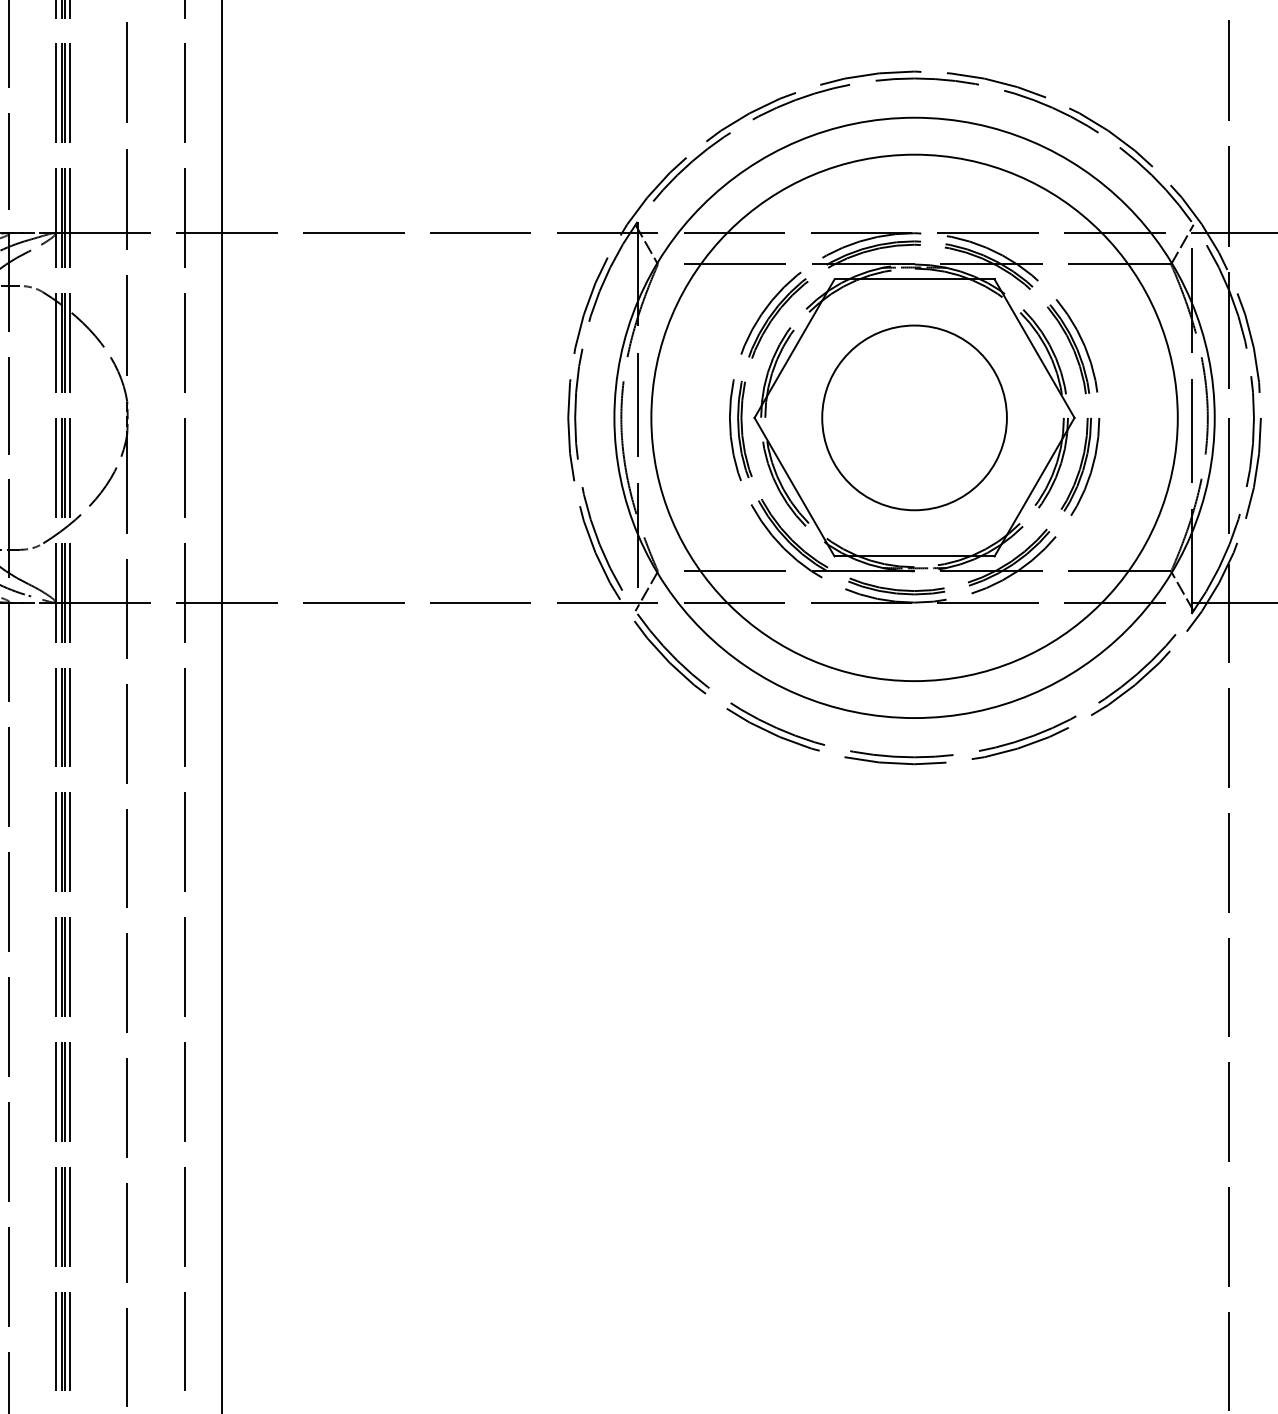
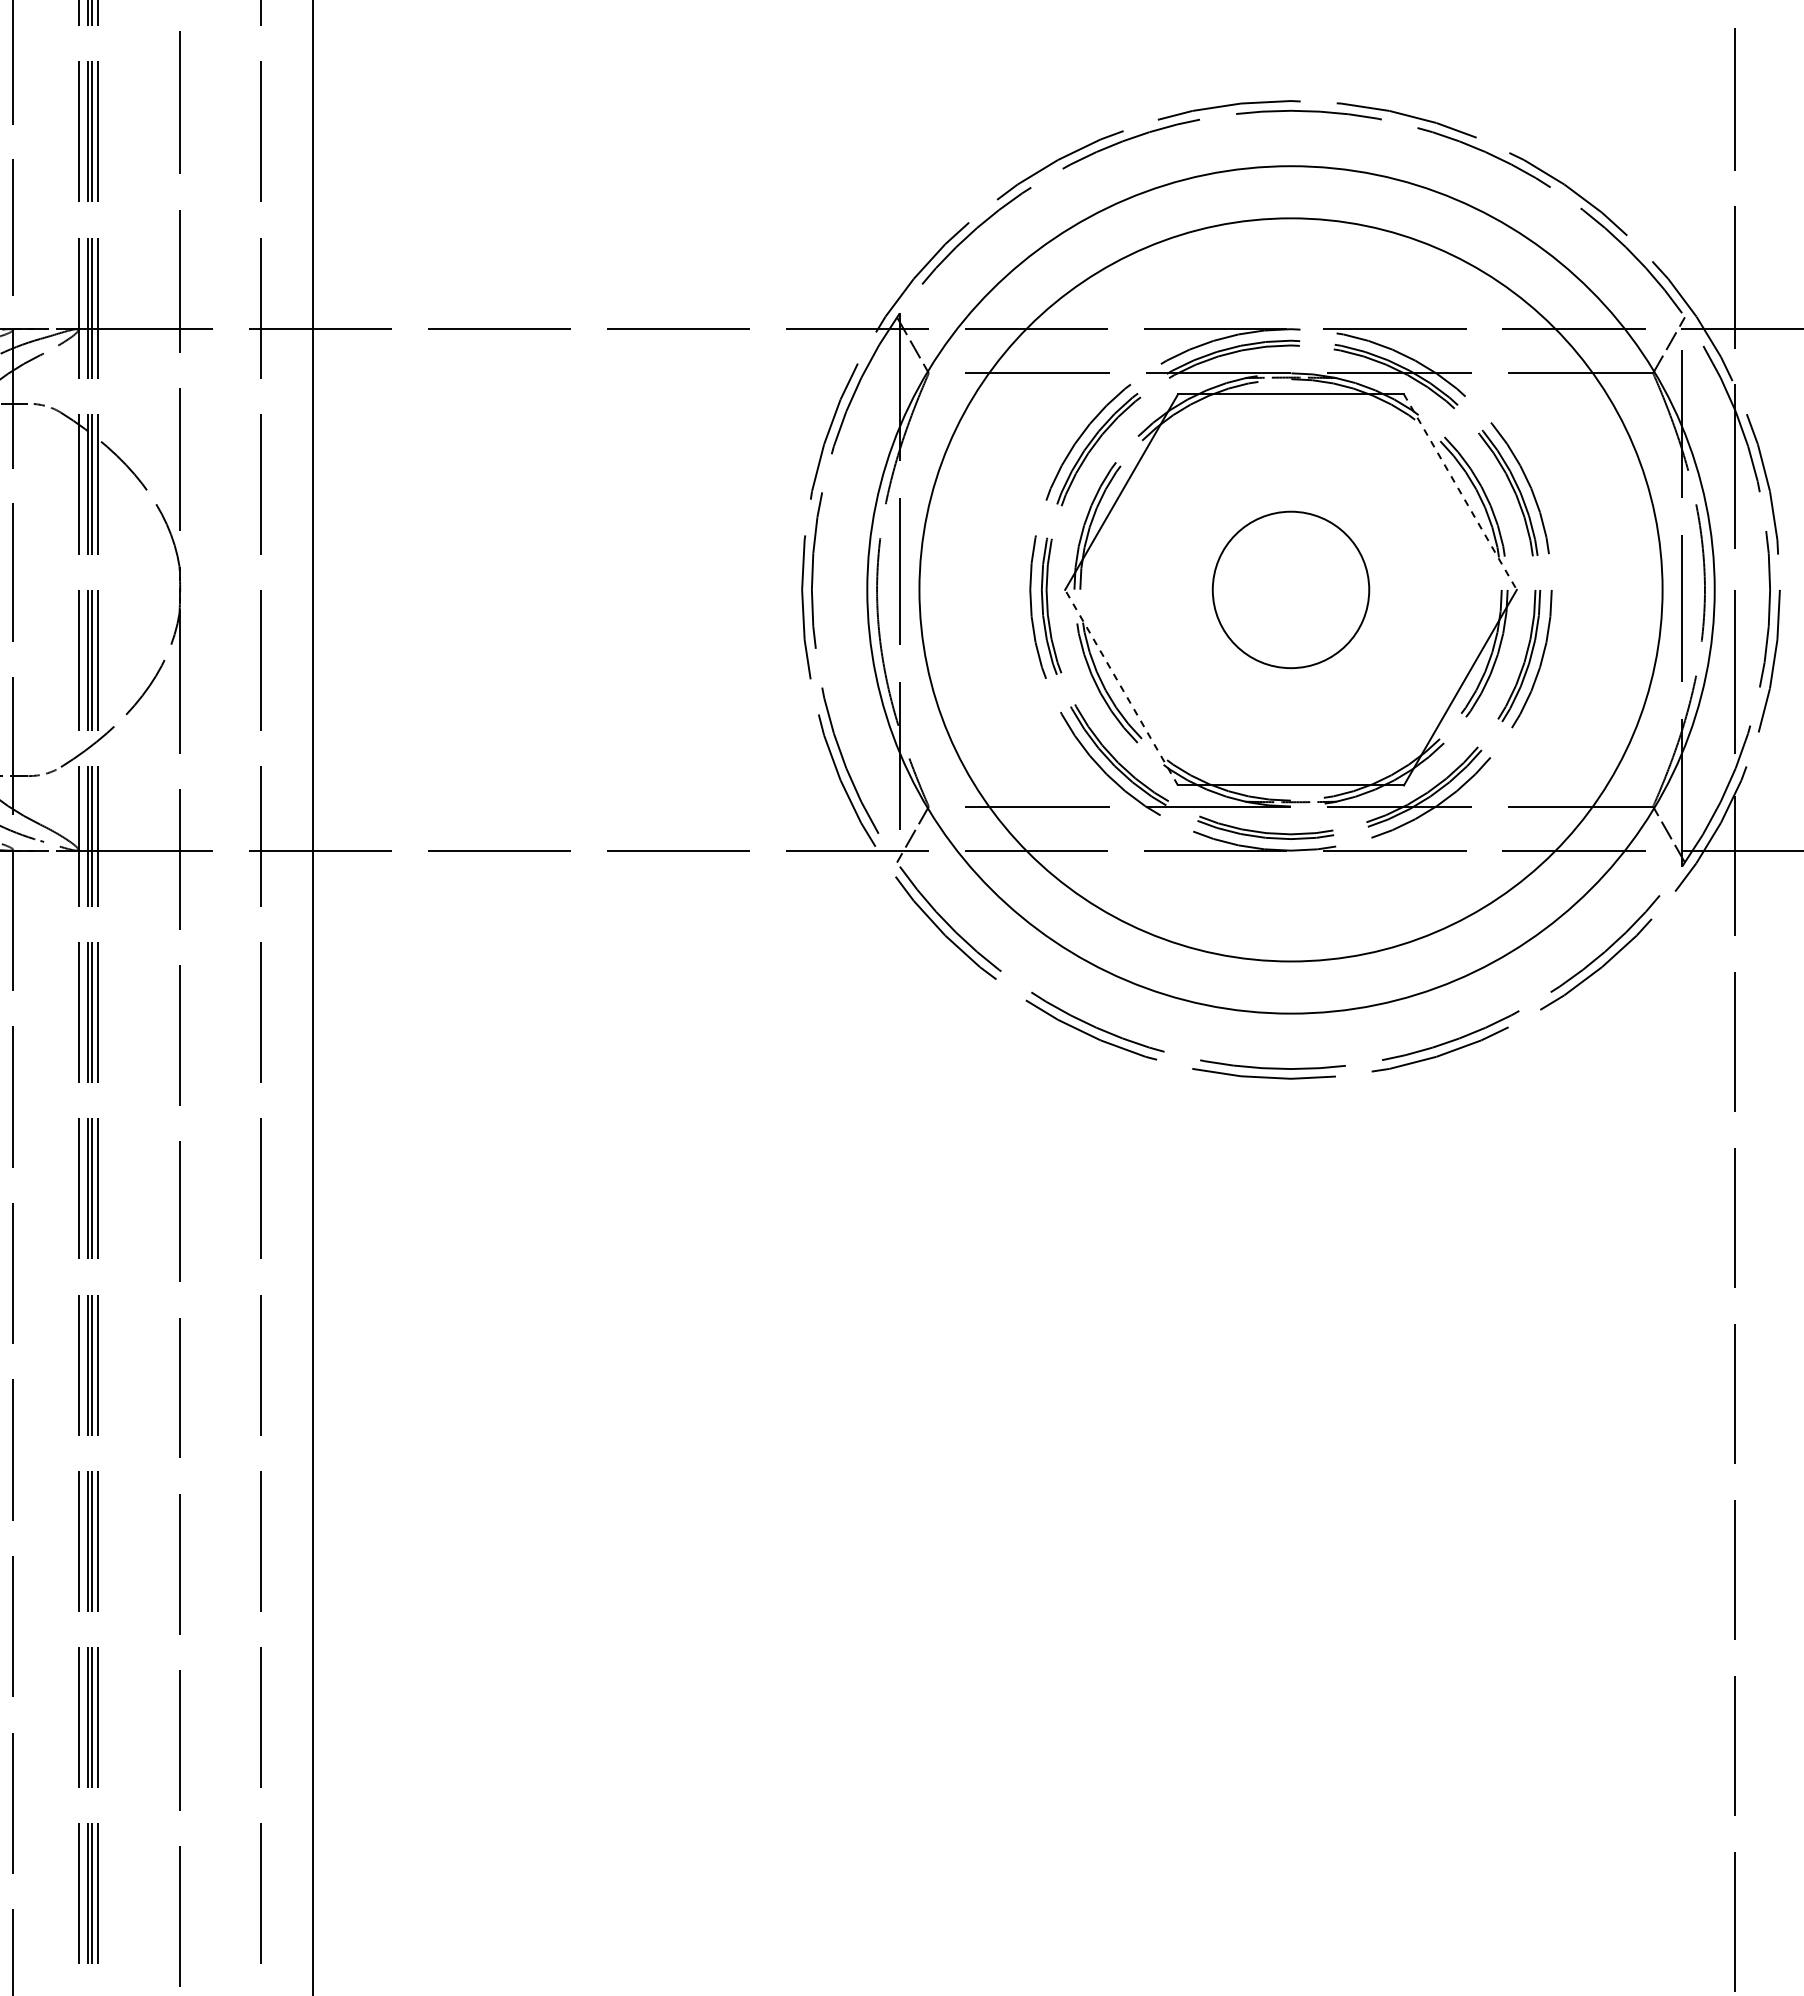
line: (1034, 348) -> (1460, 492), solid -> dashed
circle: (914, 417) -> (1290, 589), size x0.6
line: (794, 487) -> (1121, 687), solid -> dashed

